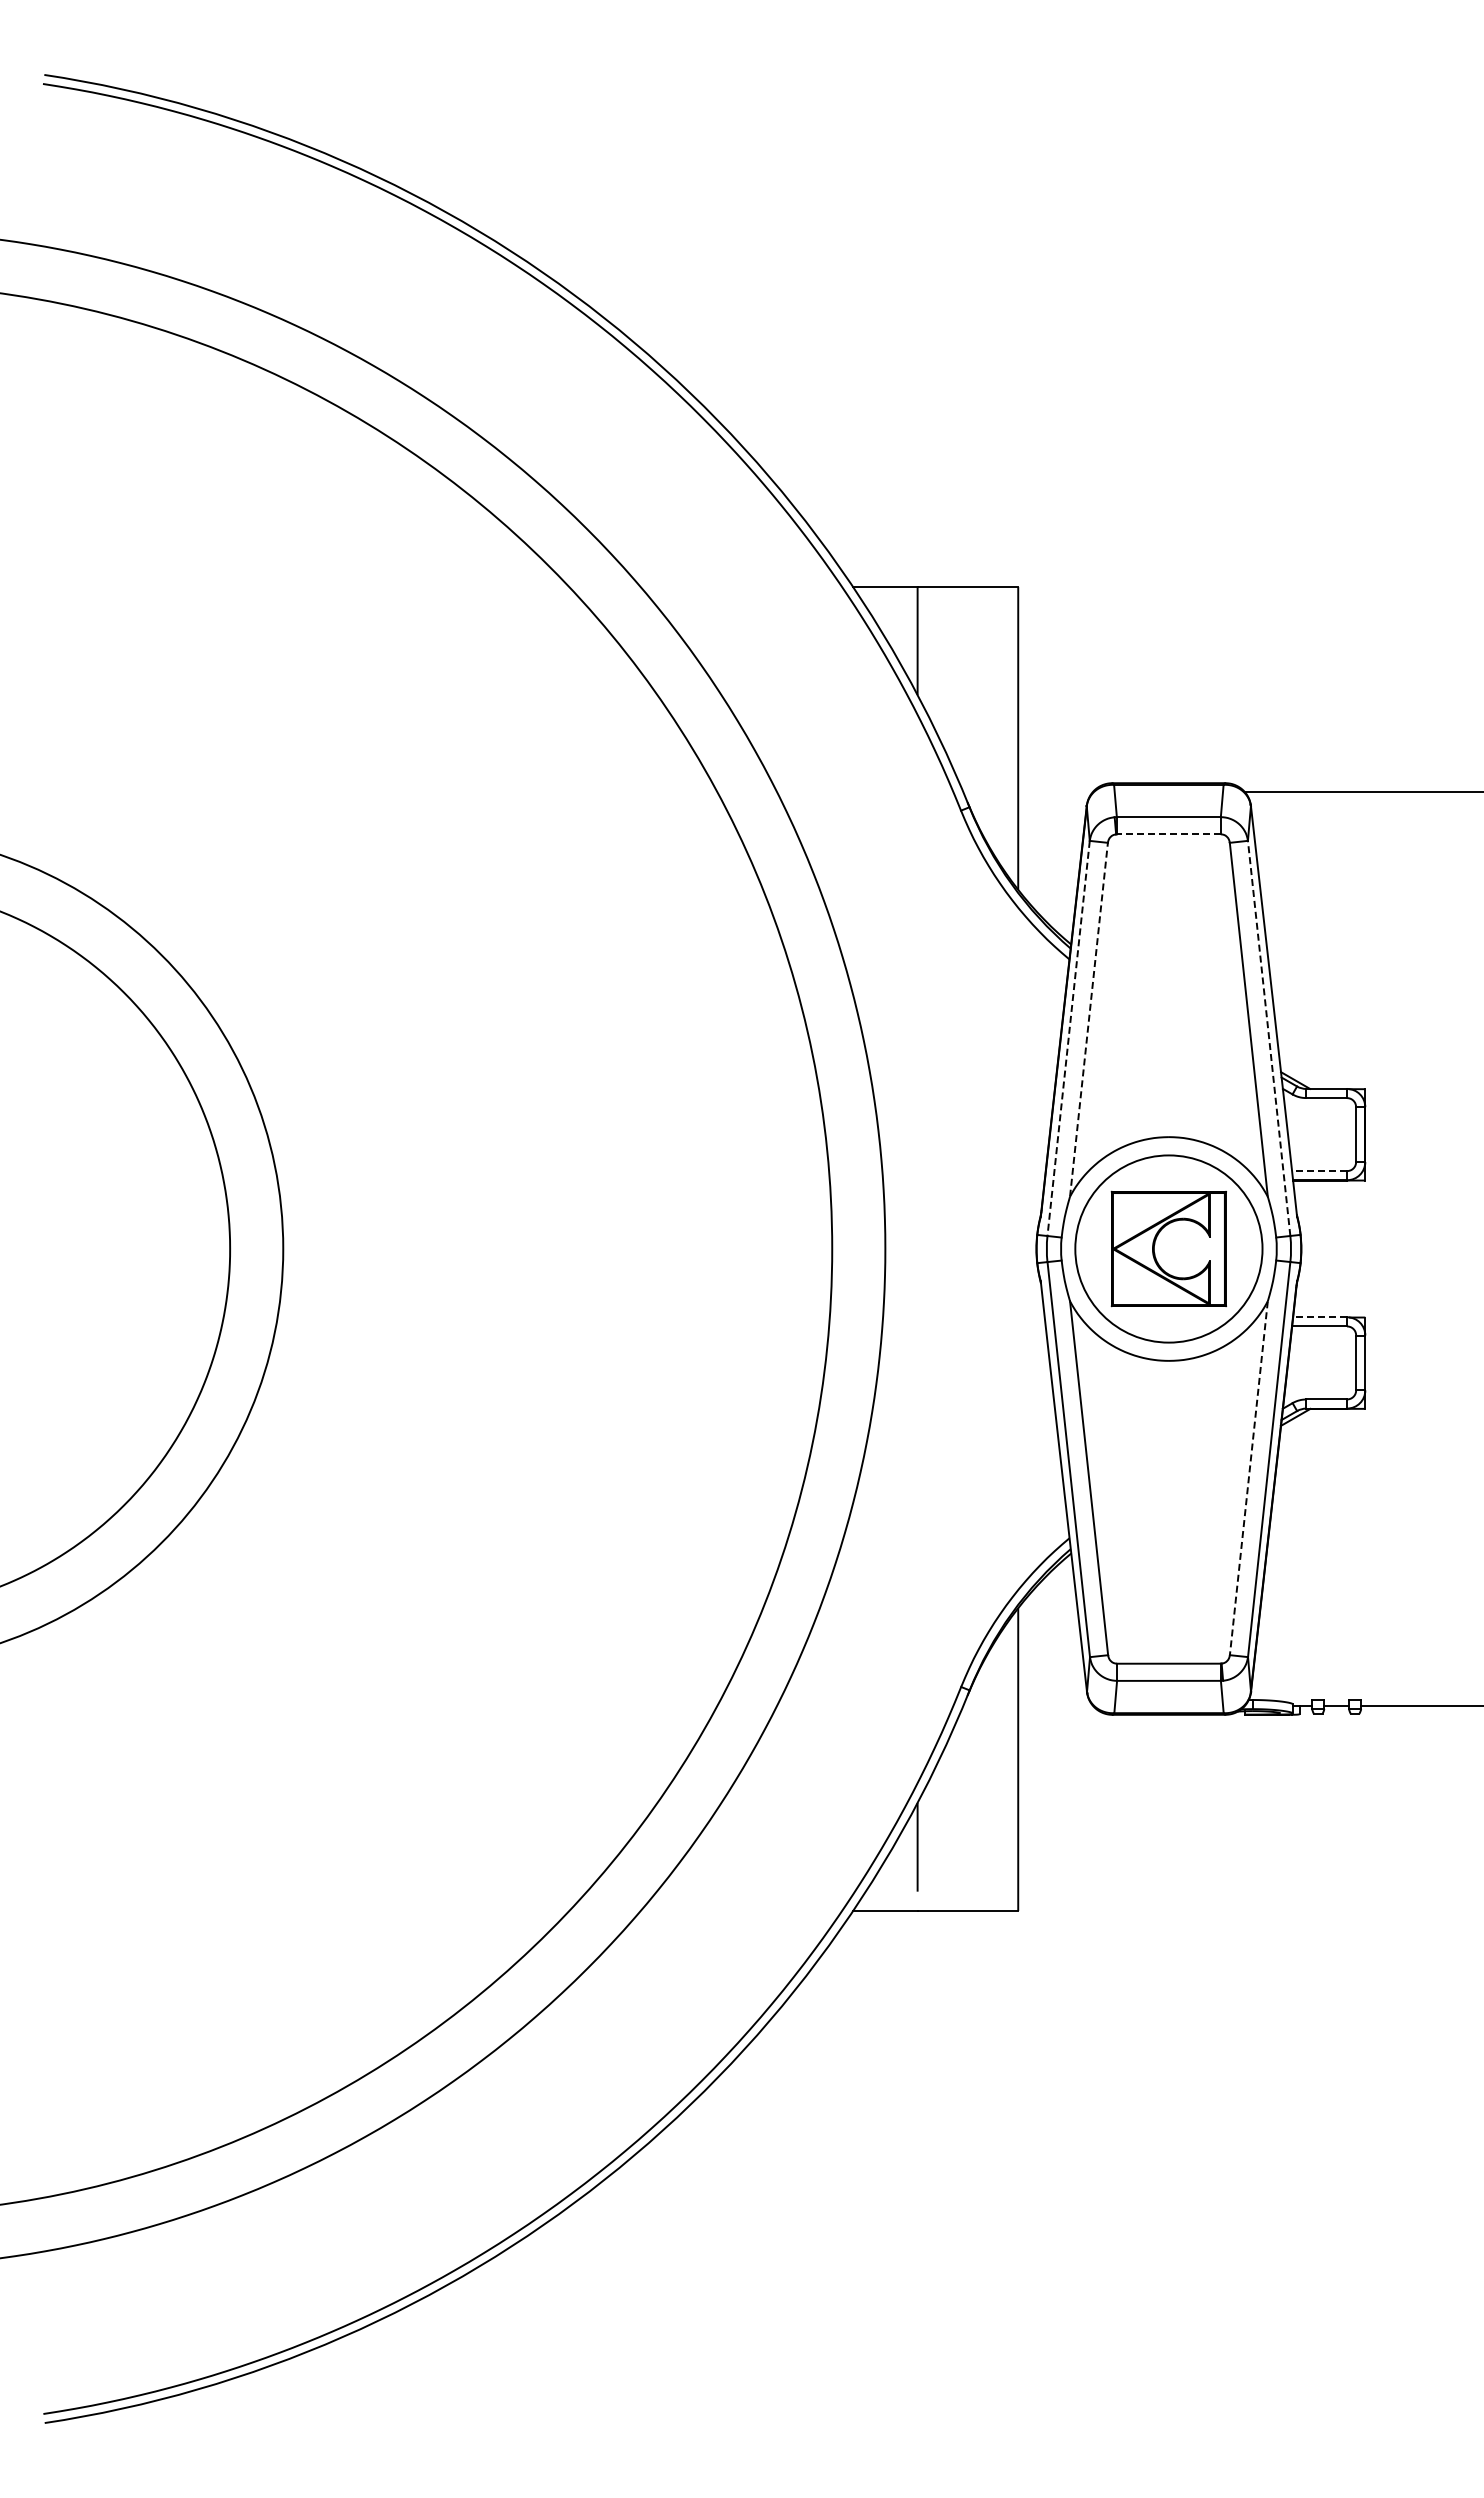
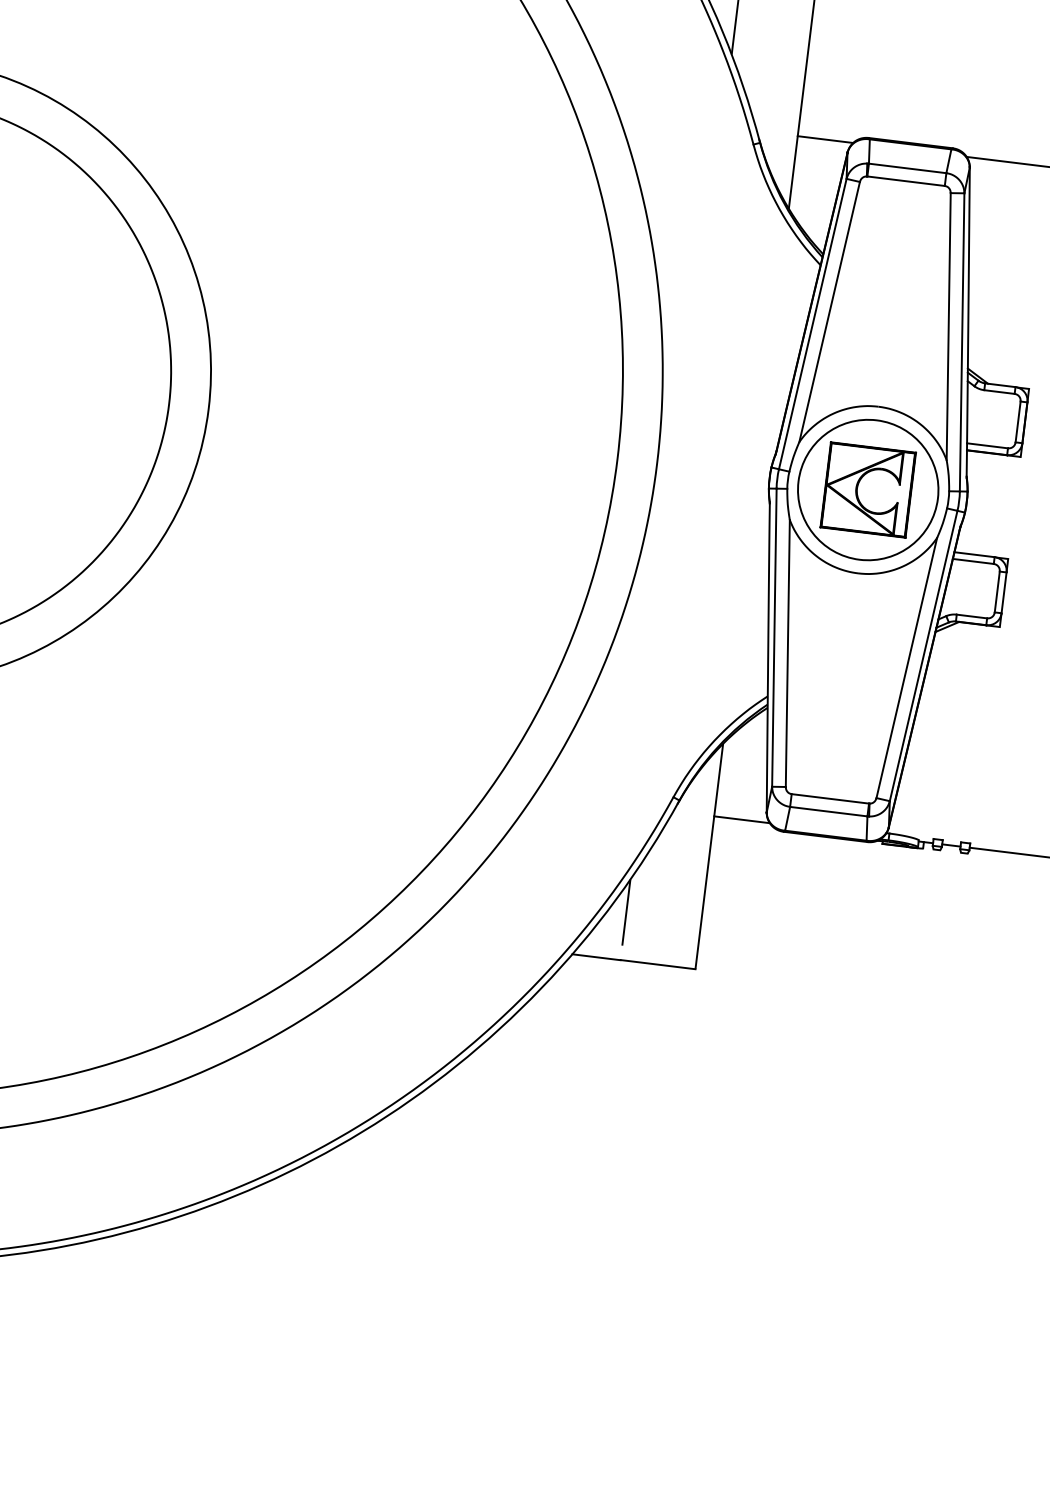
line: (1055, 792) -> (825, 139), added
line: (1168, 834) -> (905, 181), dashed -> solid
line: (1088, 1019) -> (829, 311), dashed -> solid
line: (1068, 1038) -> (812, 324), dashed -> solid
line: (1269, 1038) -> (962, 342), dashed -> solid
line: (1319, 1171) -> (987, 446), dashed -> solid
line: (1319, 1317) -> (974, 554), dashed -> solid
line: (1248, 1478) -> (906, 668), dashed -> solid
line: (1055, 1705) -> (742, 819), added

